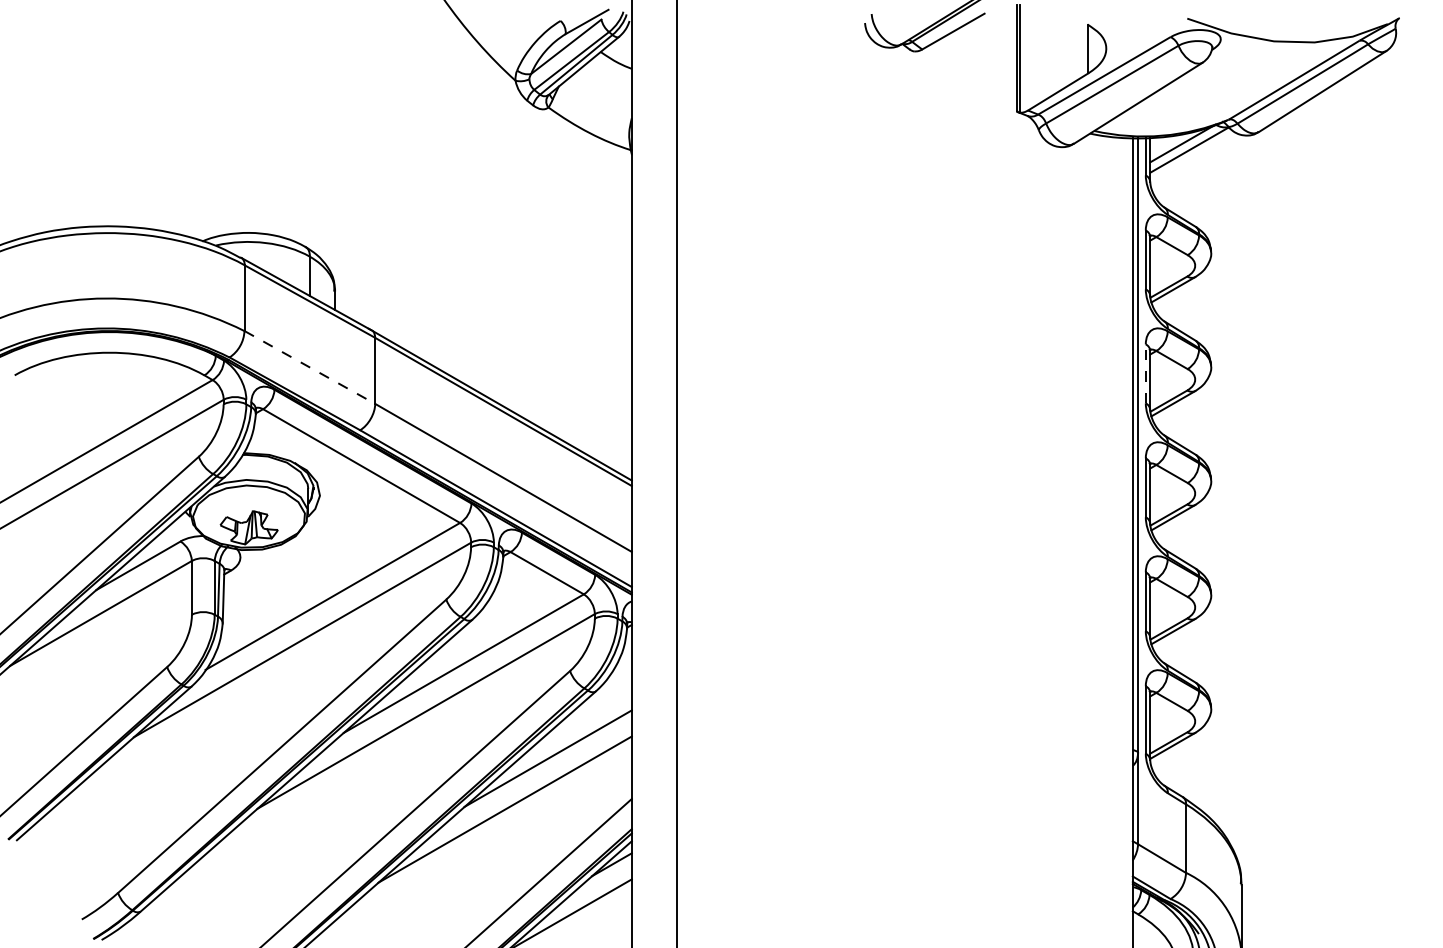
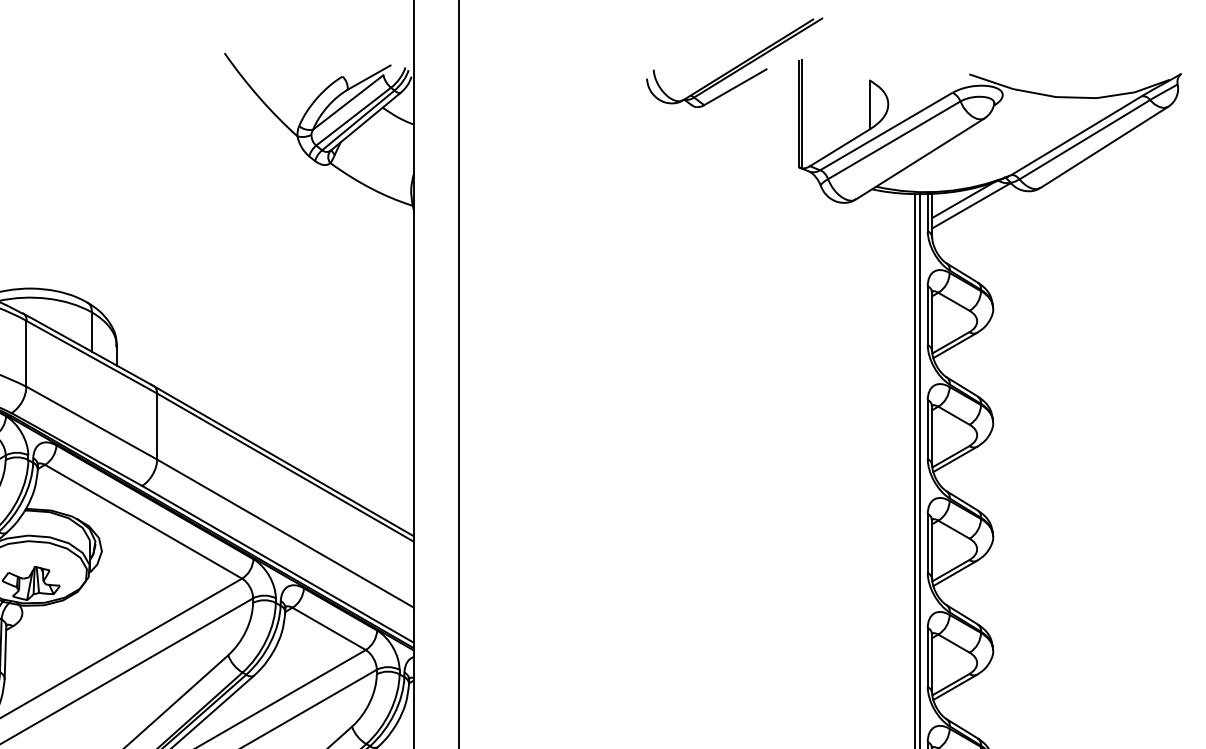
line: (309, 367) -> (91, 423), dashed -> solid
line: (1145, 373) -> (927, 429), dashed -> solid

